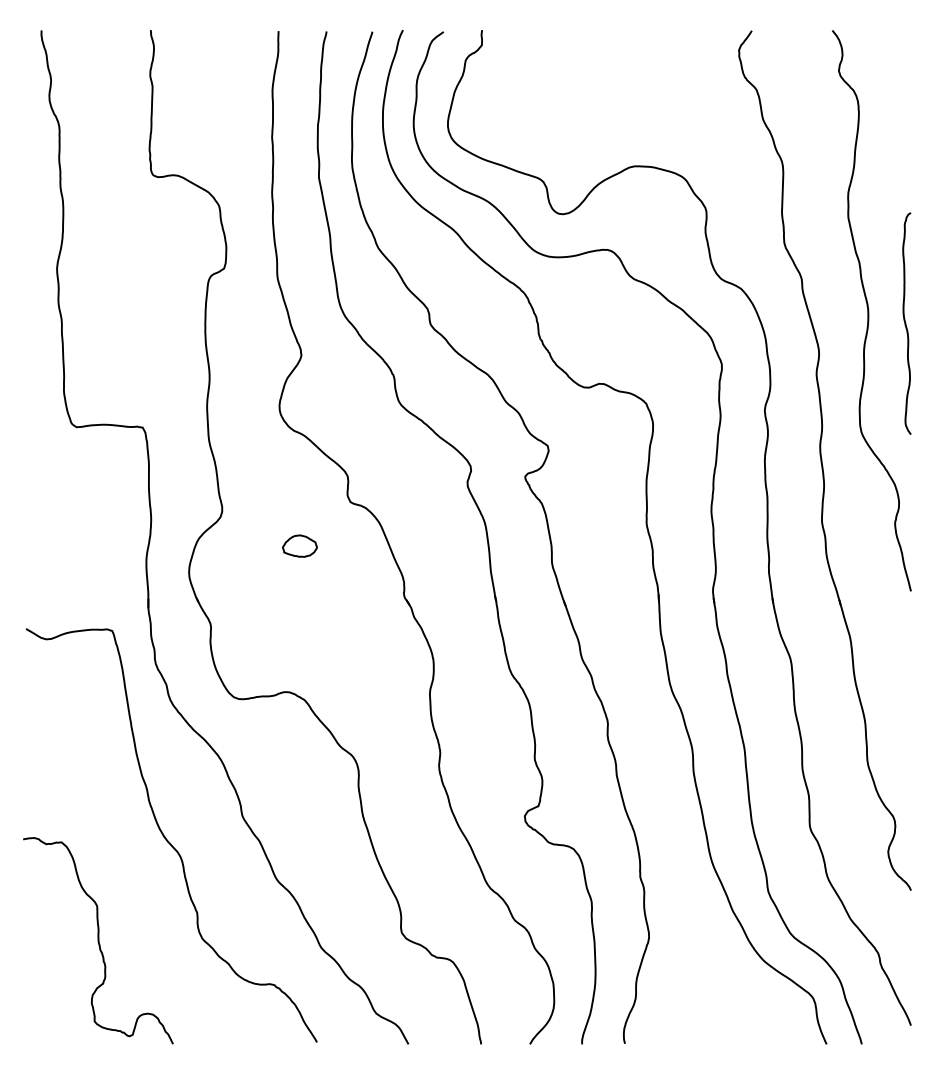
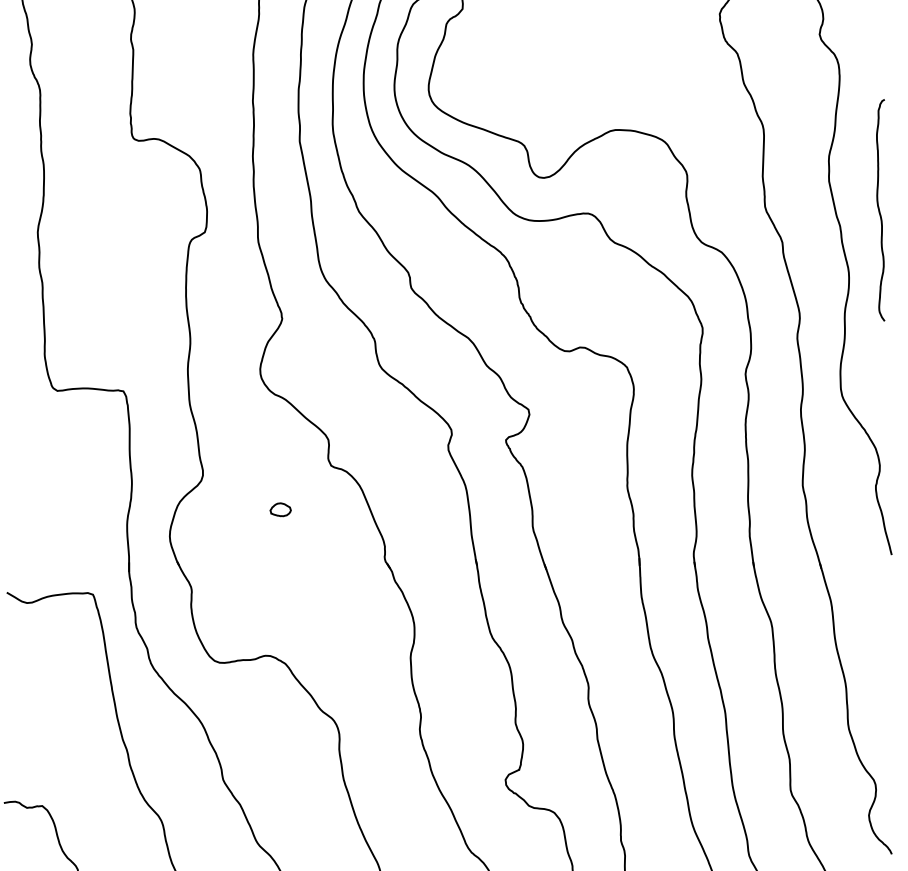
curve: (906, 323) -> (880, 210), moved
part: (299, 545) -> (280, 509), size x0.6

